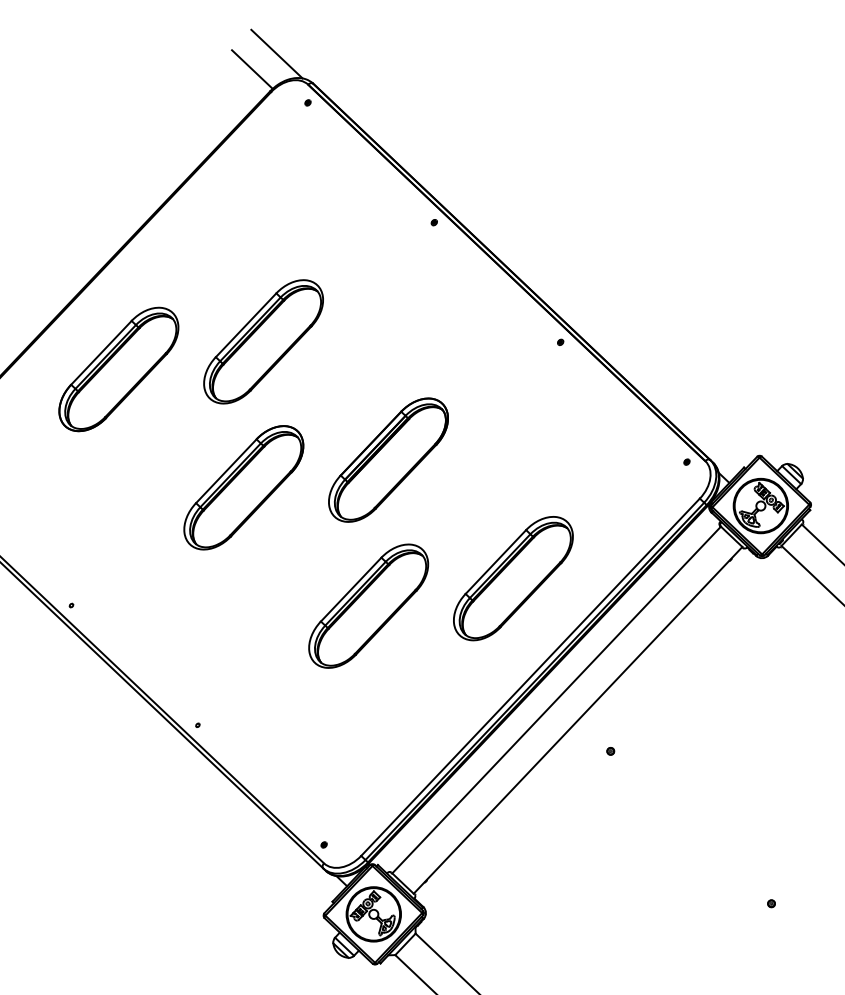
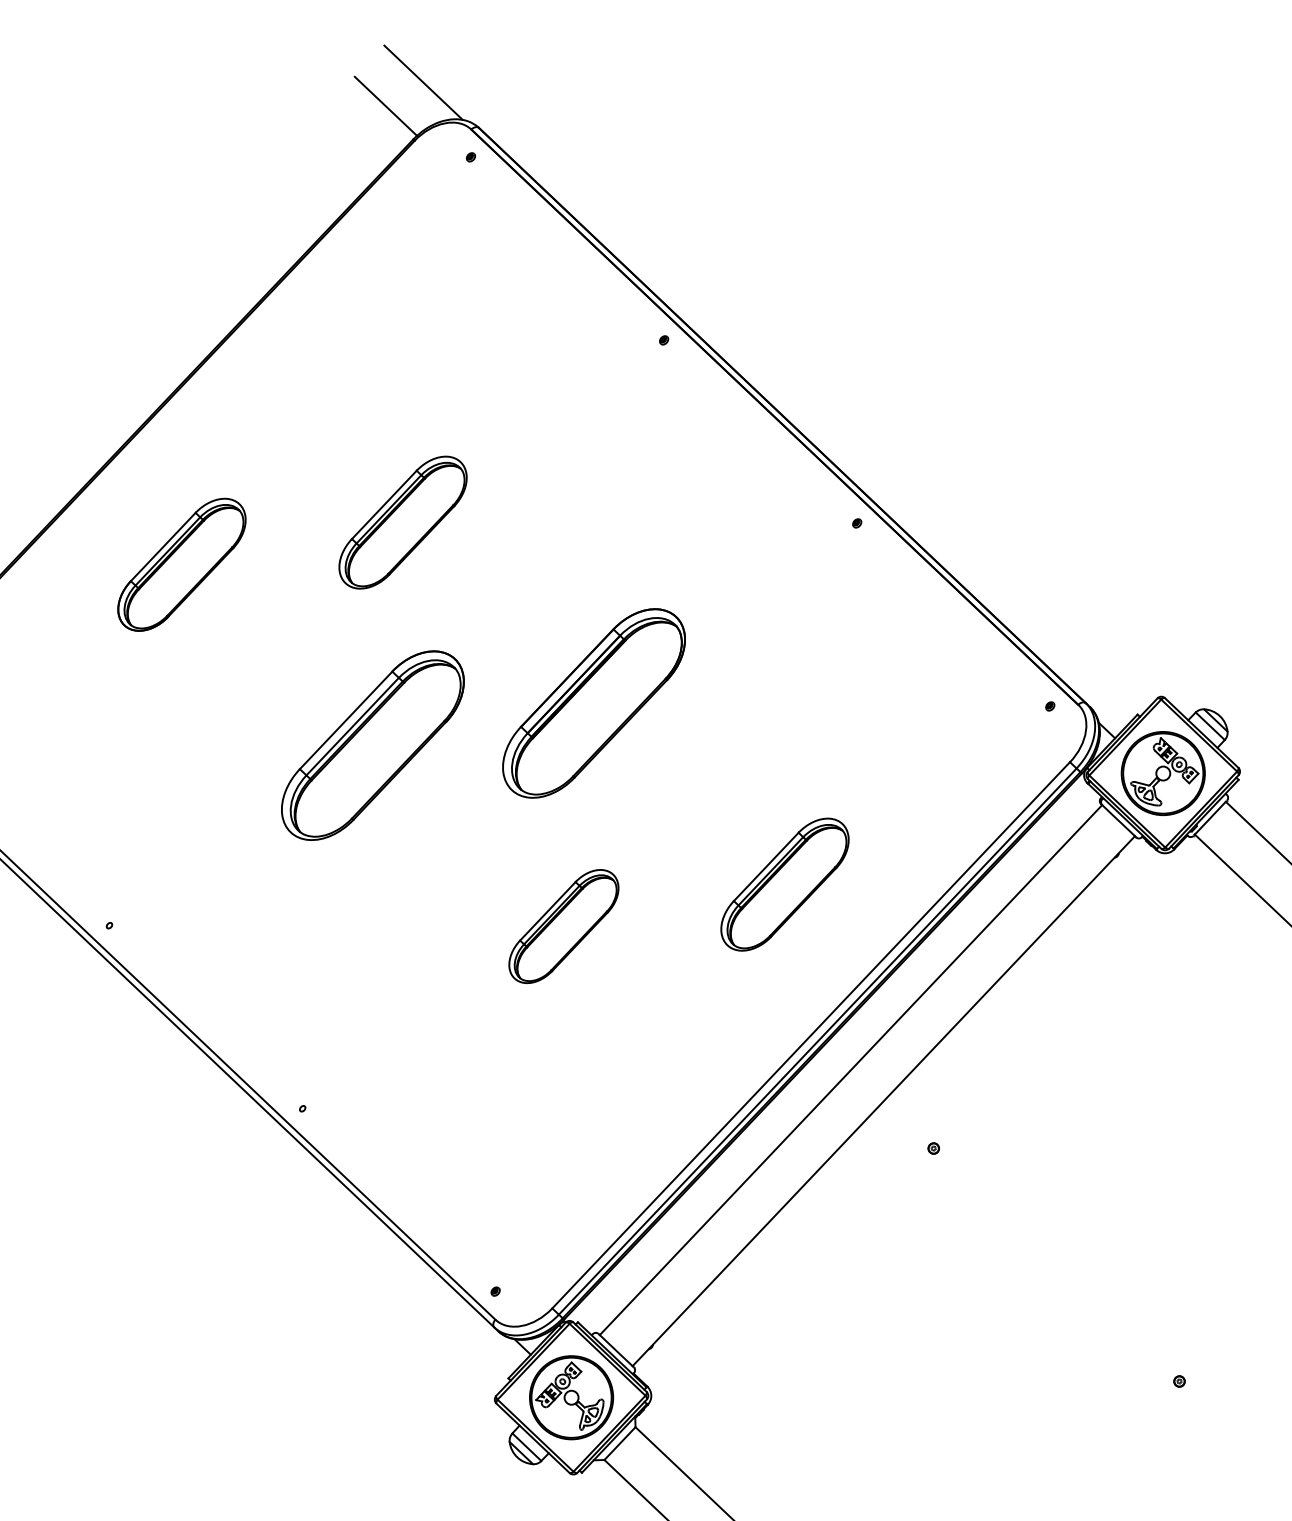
part: (263, 341) -> (402, 522), size x0.7
part: (118, 369) -> (181, 564), size x0.7
part: (513, 578) -> (785, 884), size x0.7
part: (368, 605) -> (563, 925), size x0.6

